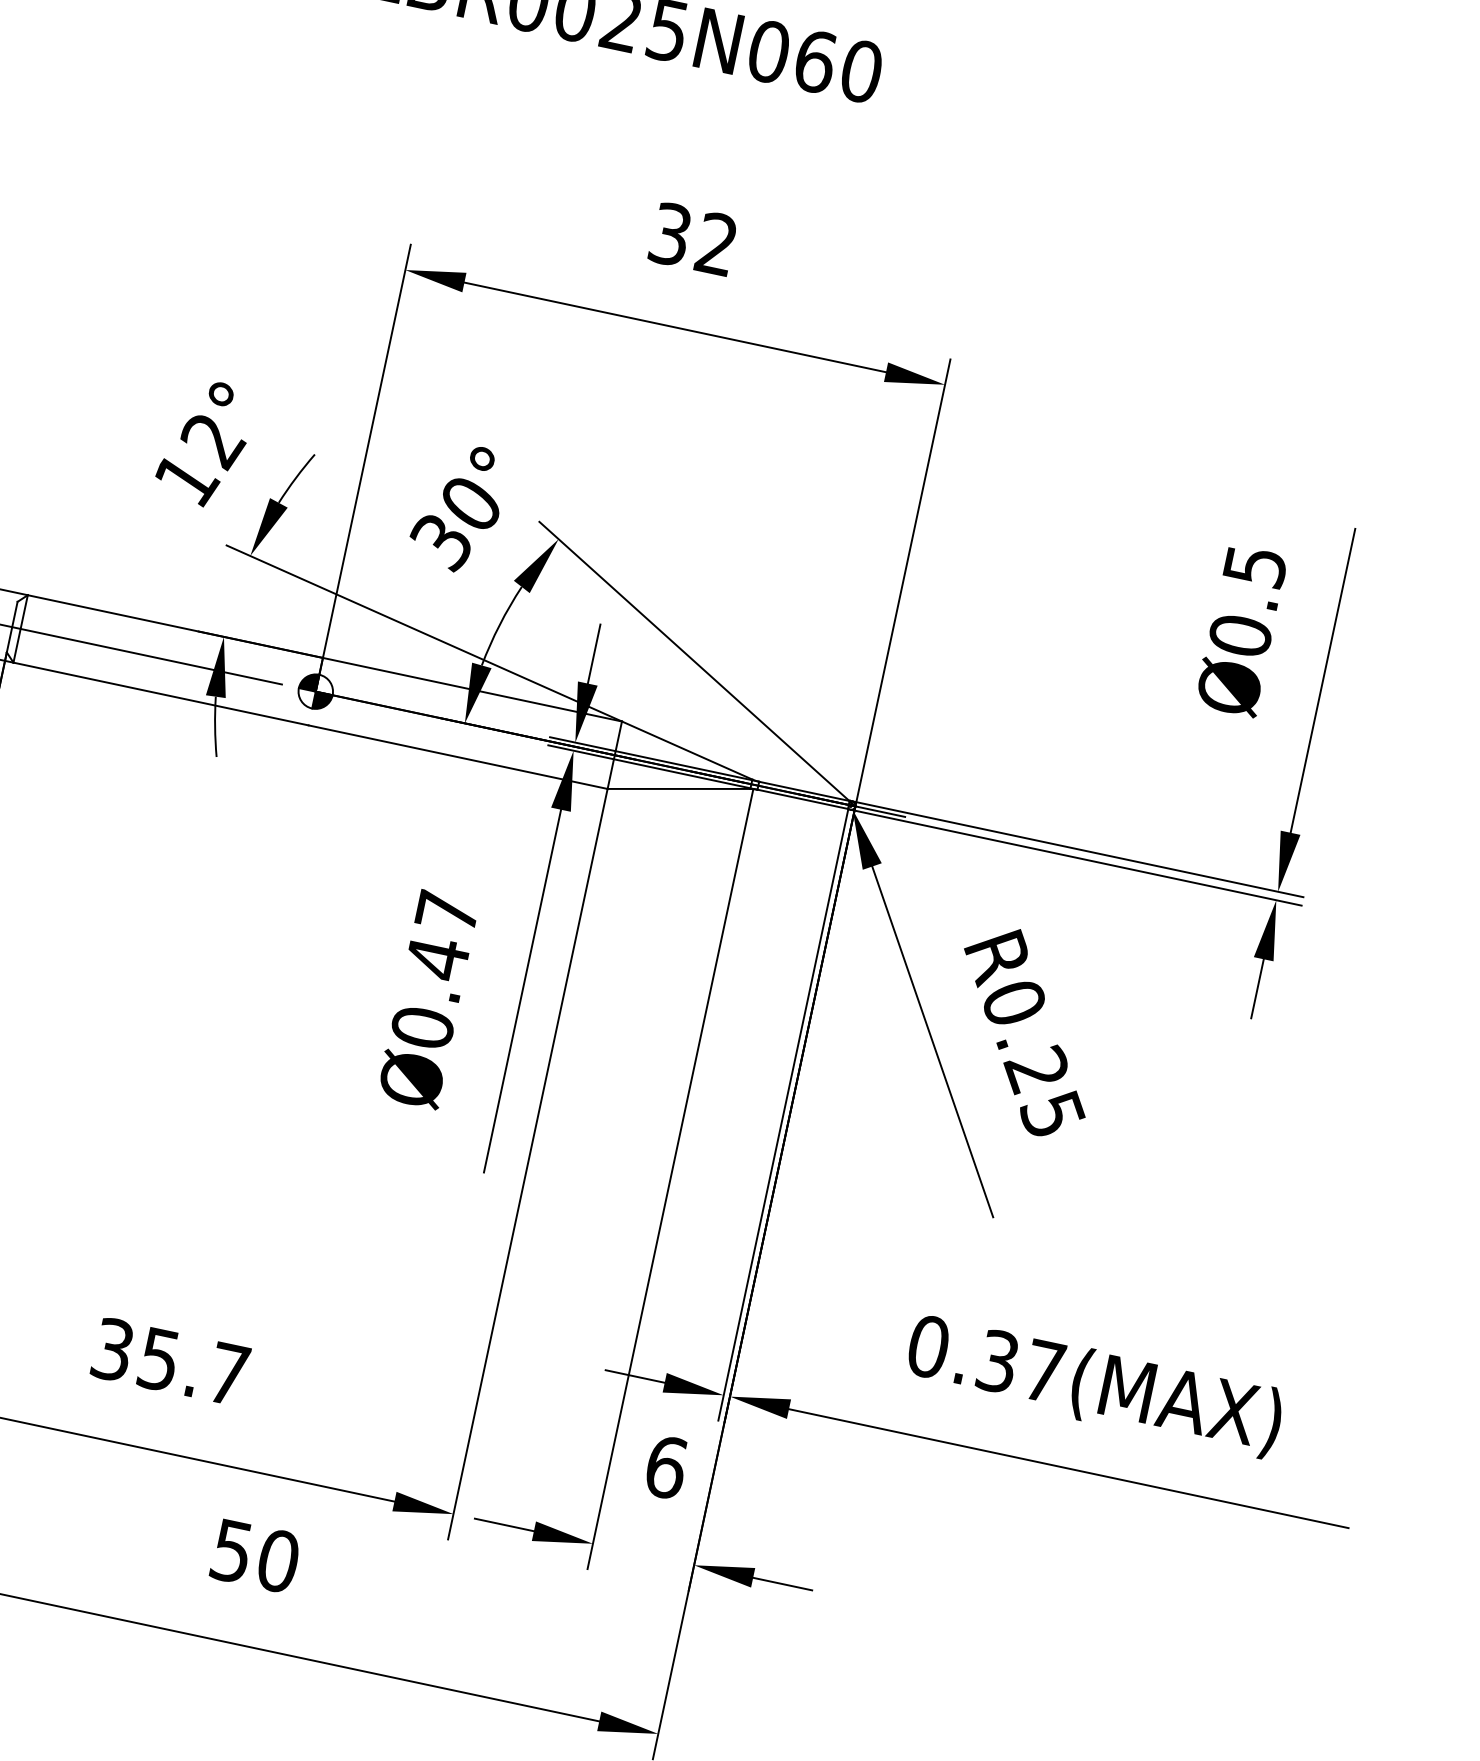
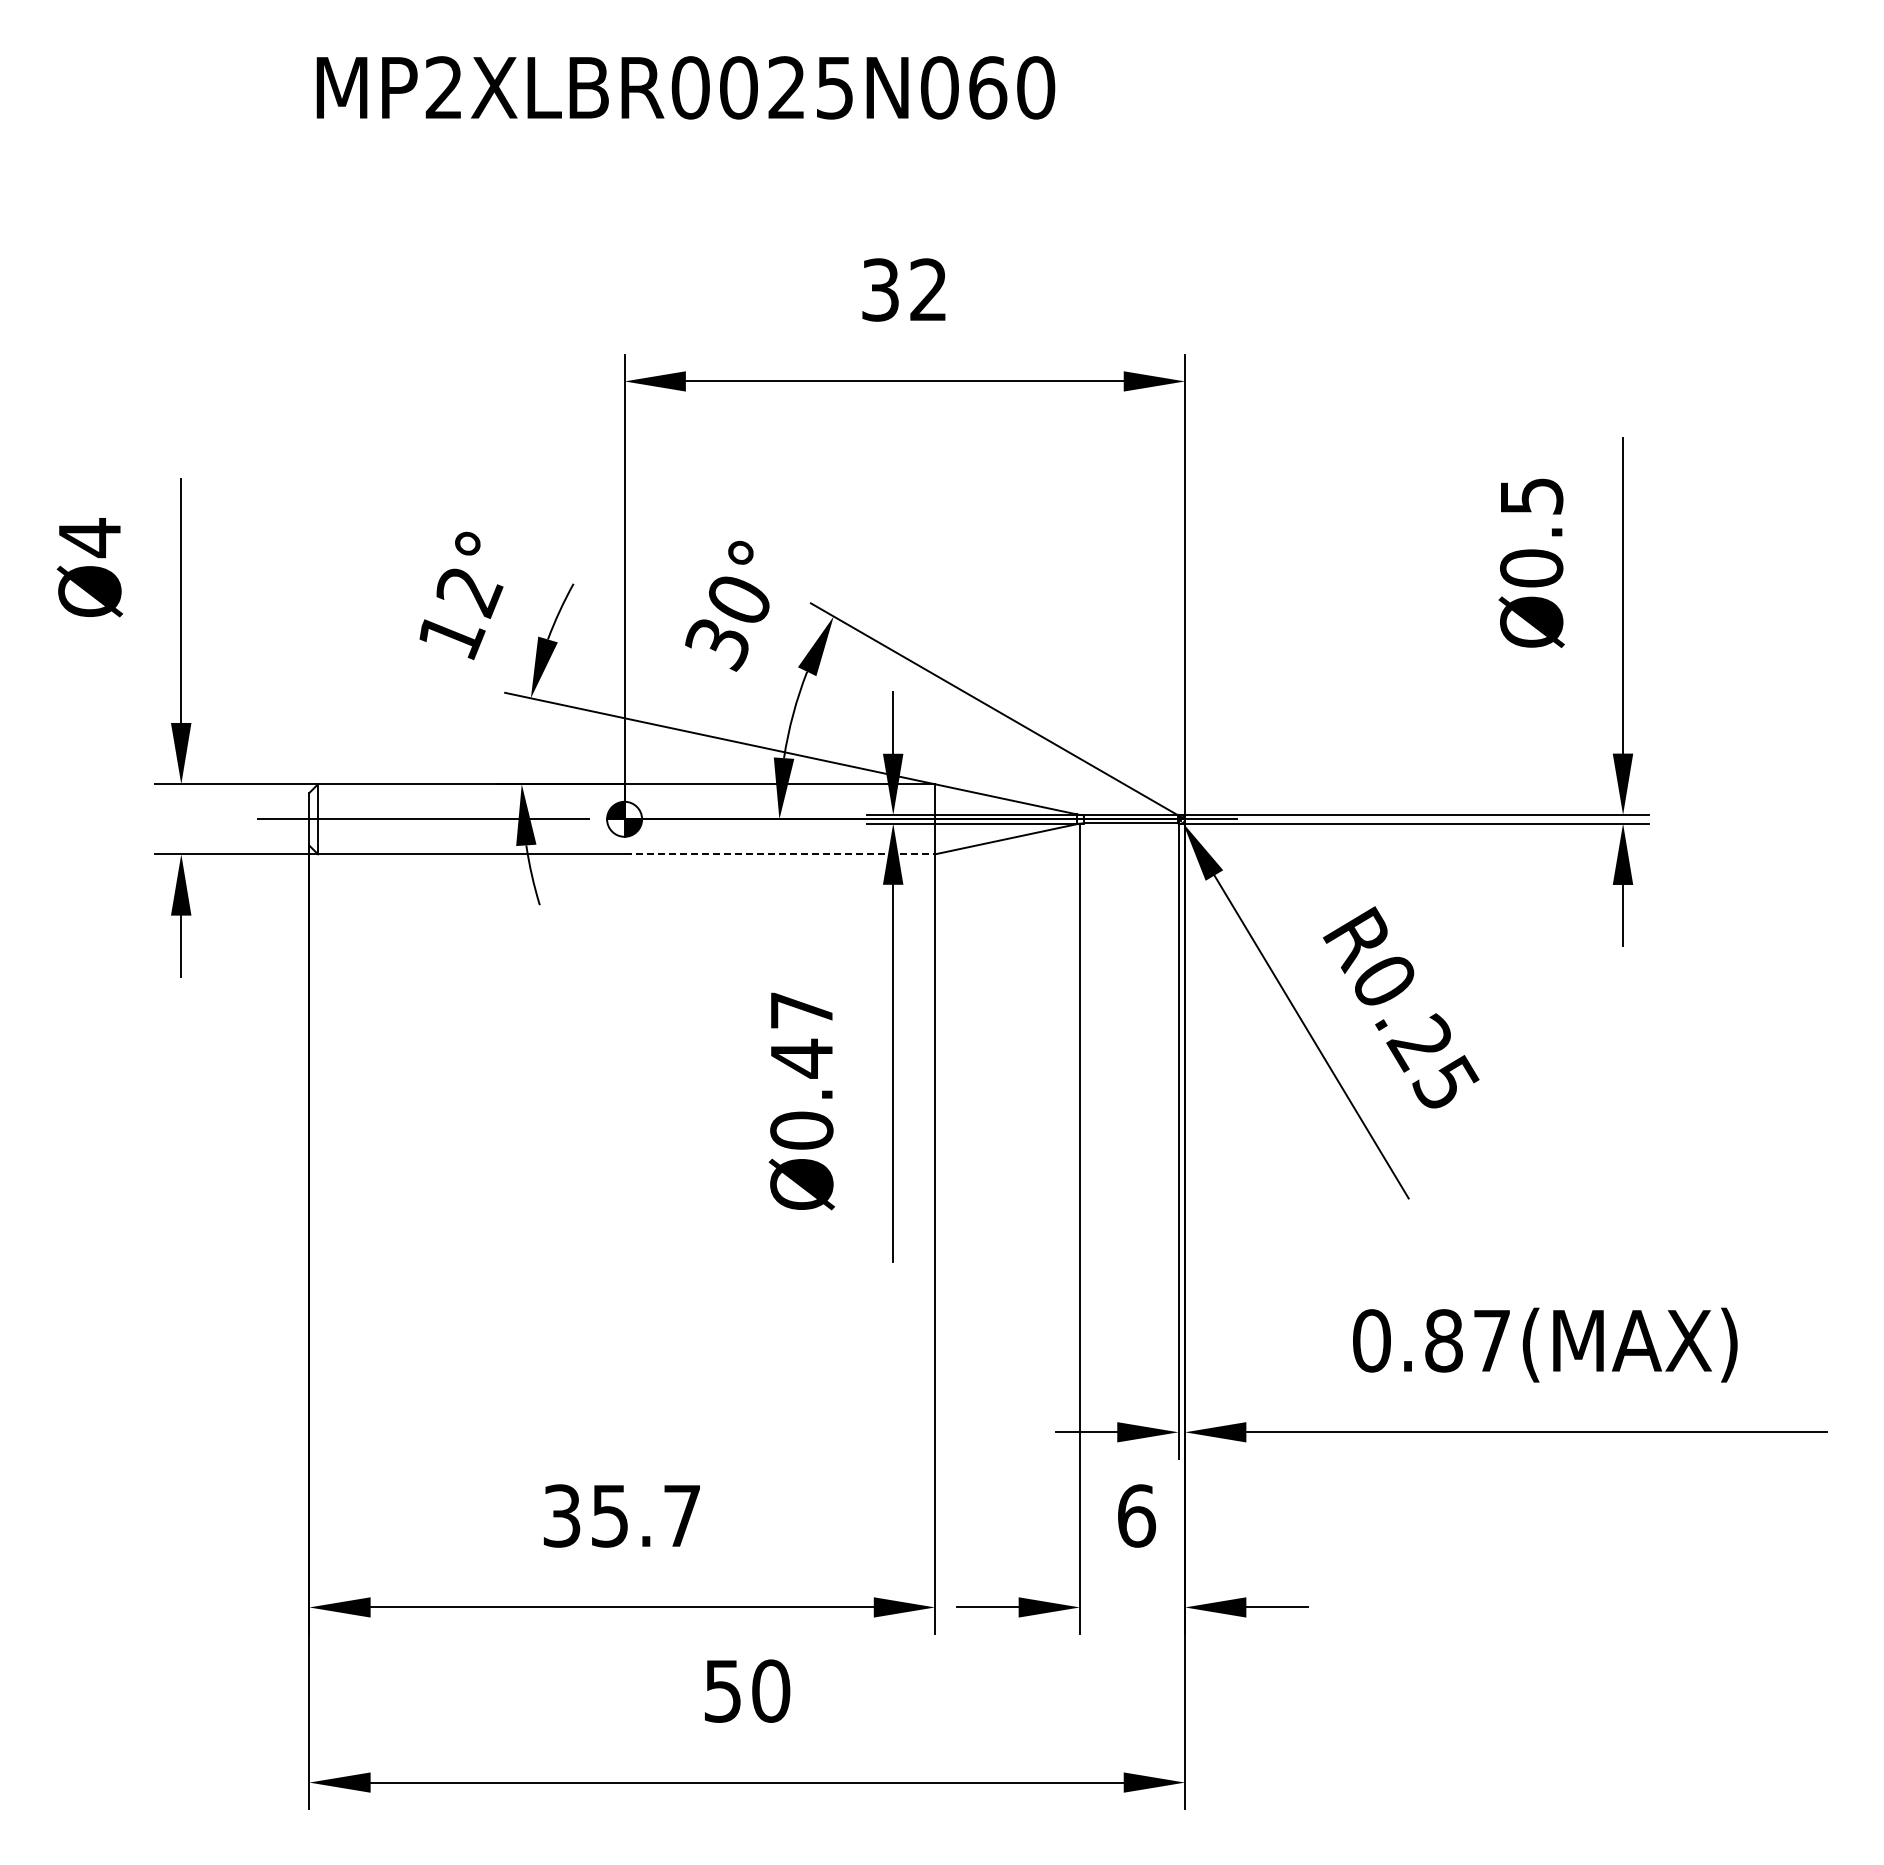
line: (458, 757) -> (780, 854), solid -> dashed
text: (997, 1361) -> (1443, 1340), 0.37(MAX) -> 0.87(MAX)

